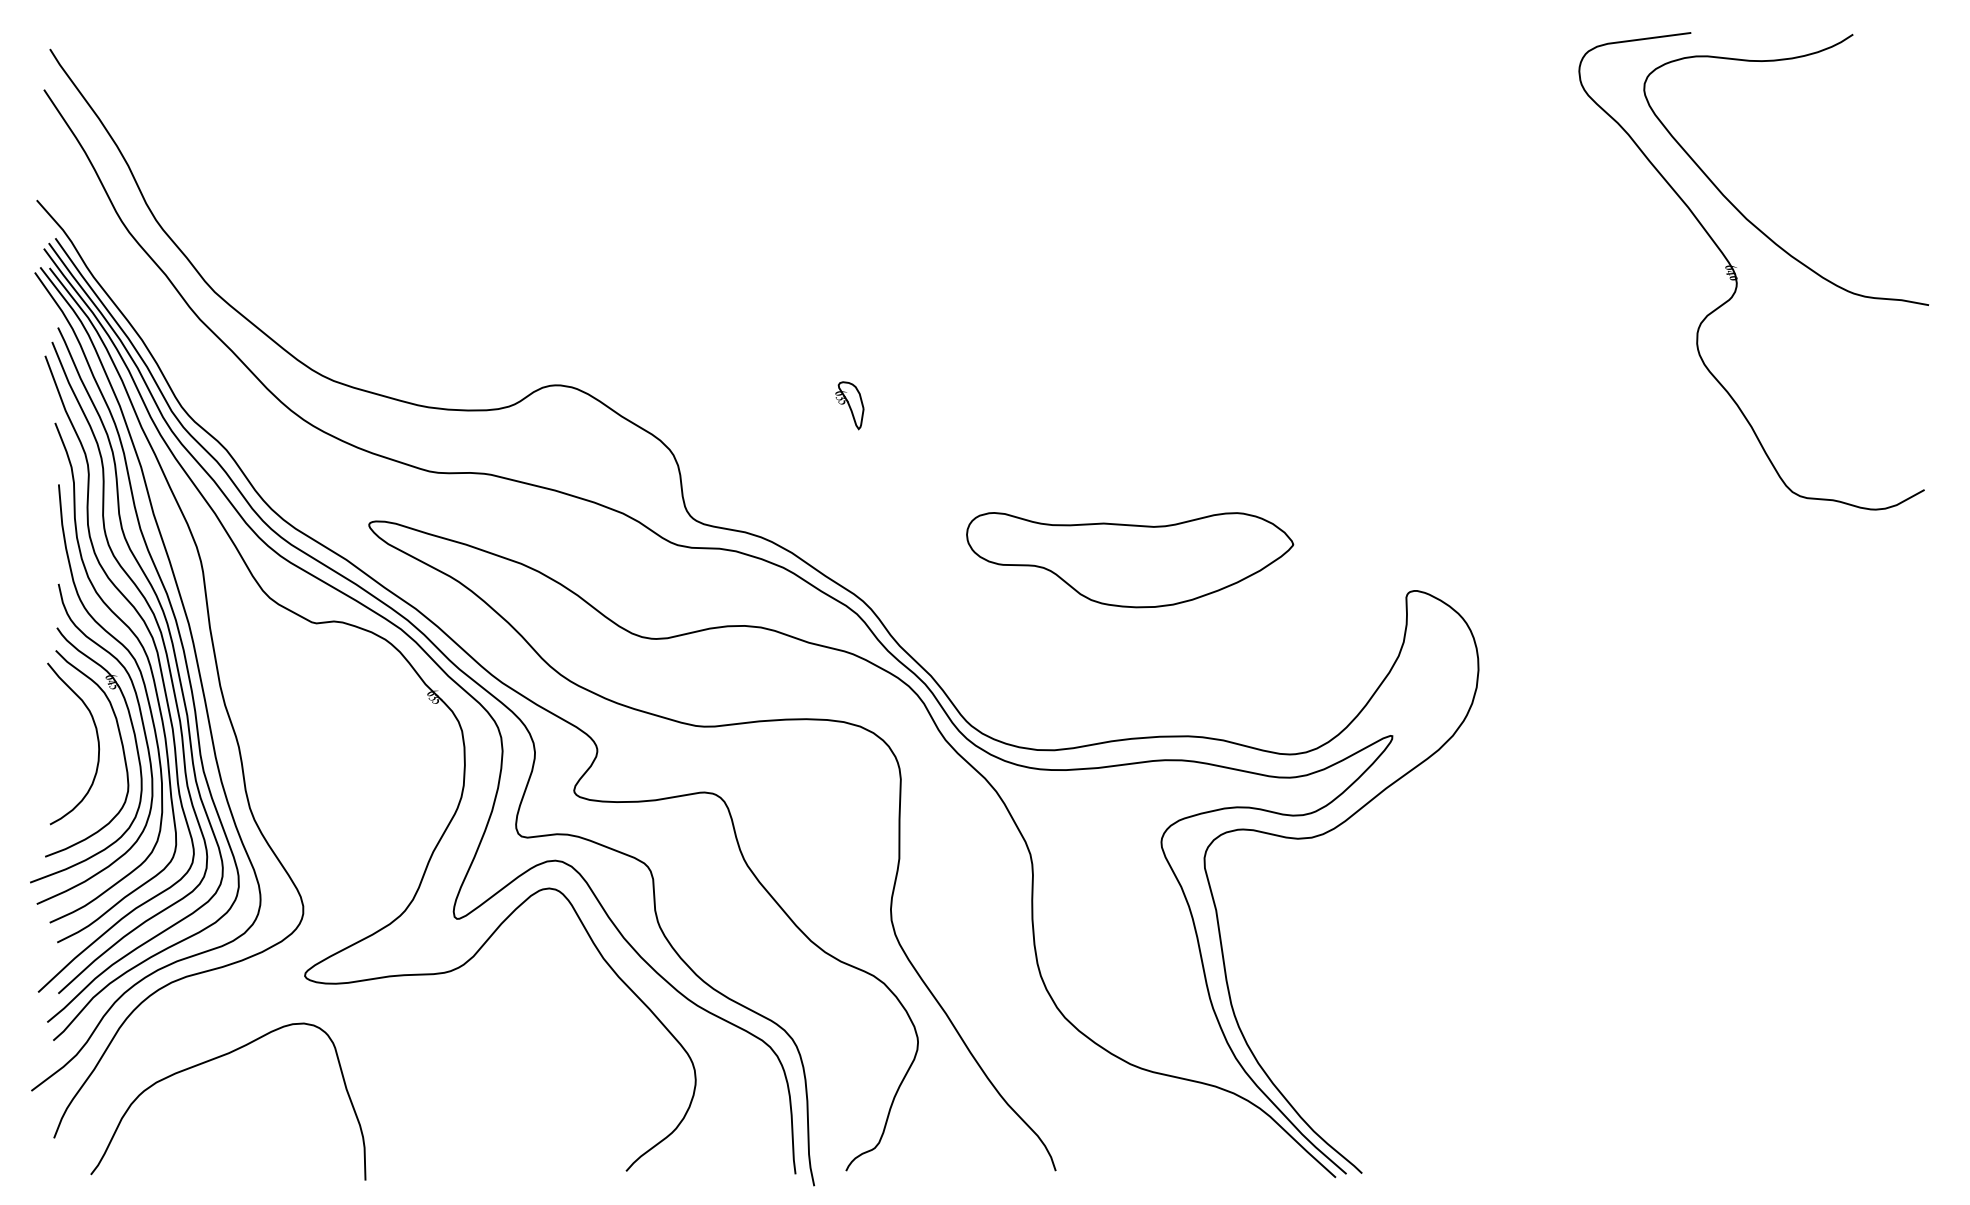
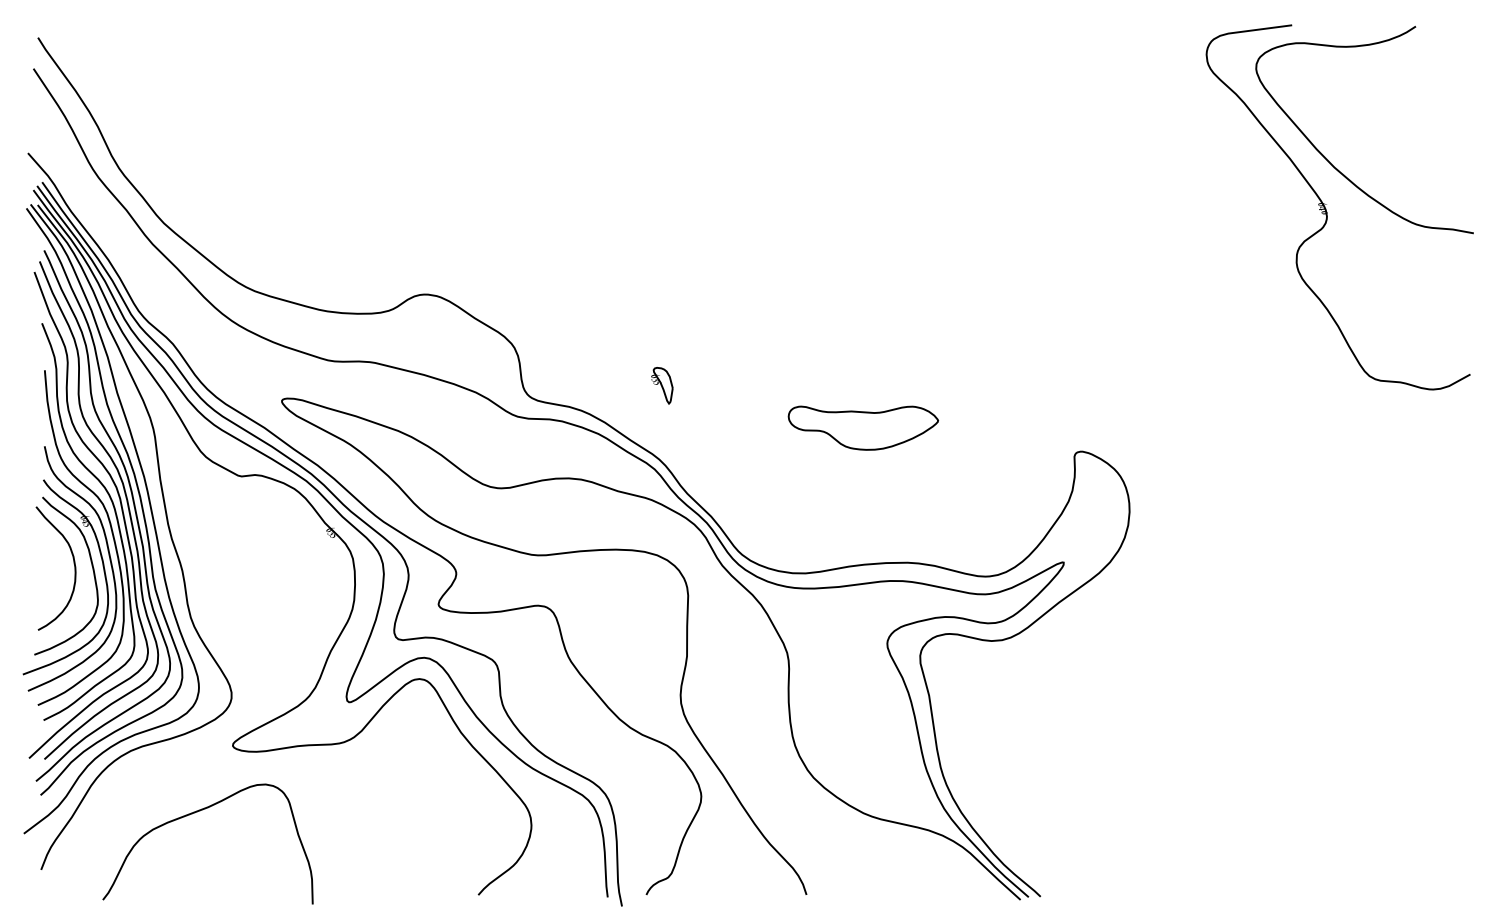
part: (849, 405) -> (661, 385), moved
part: (1130, 560) -> (863, 428), size x0.6
curve: (210, 1061) -> (194, 813), moved

